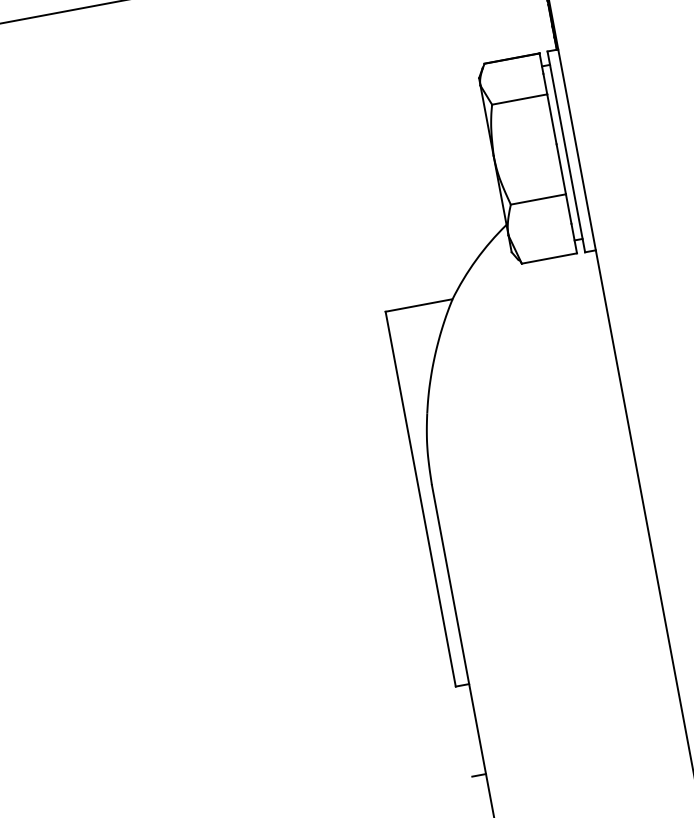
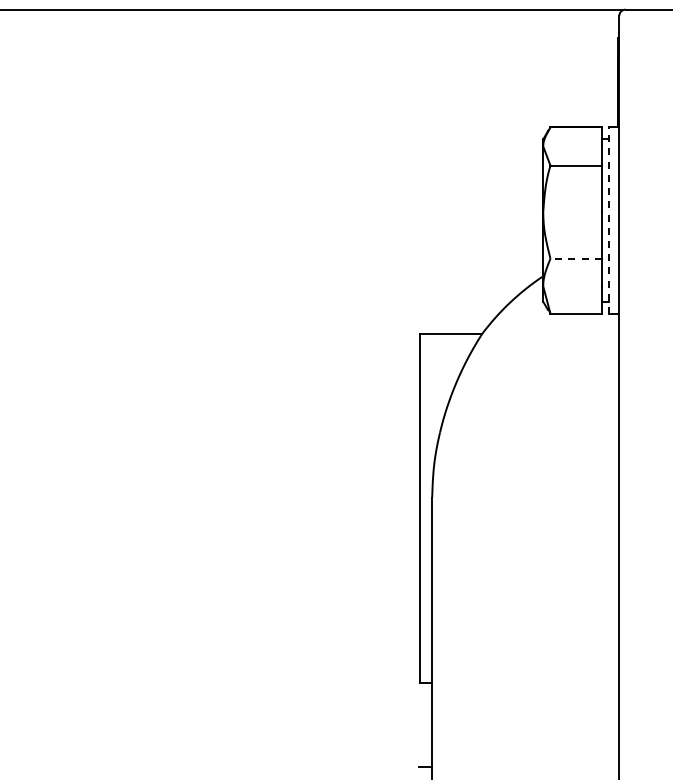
line: (566, 151) -> (609, 220), solid -> dashed
line: (538, 199) -> (576, 258), solid -> dashed

